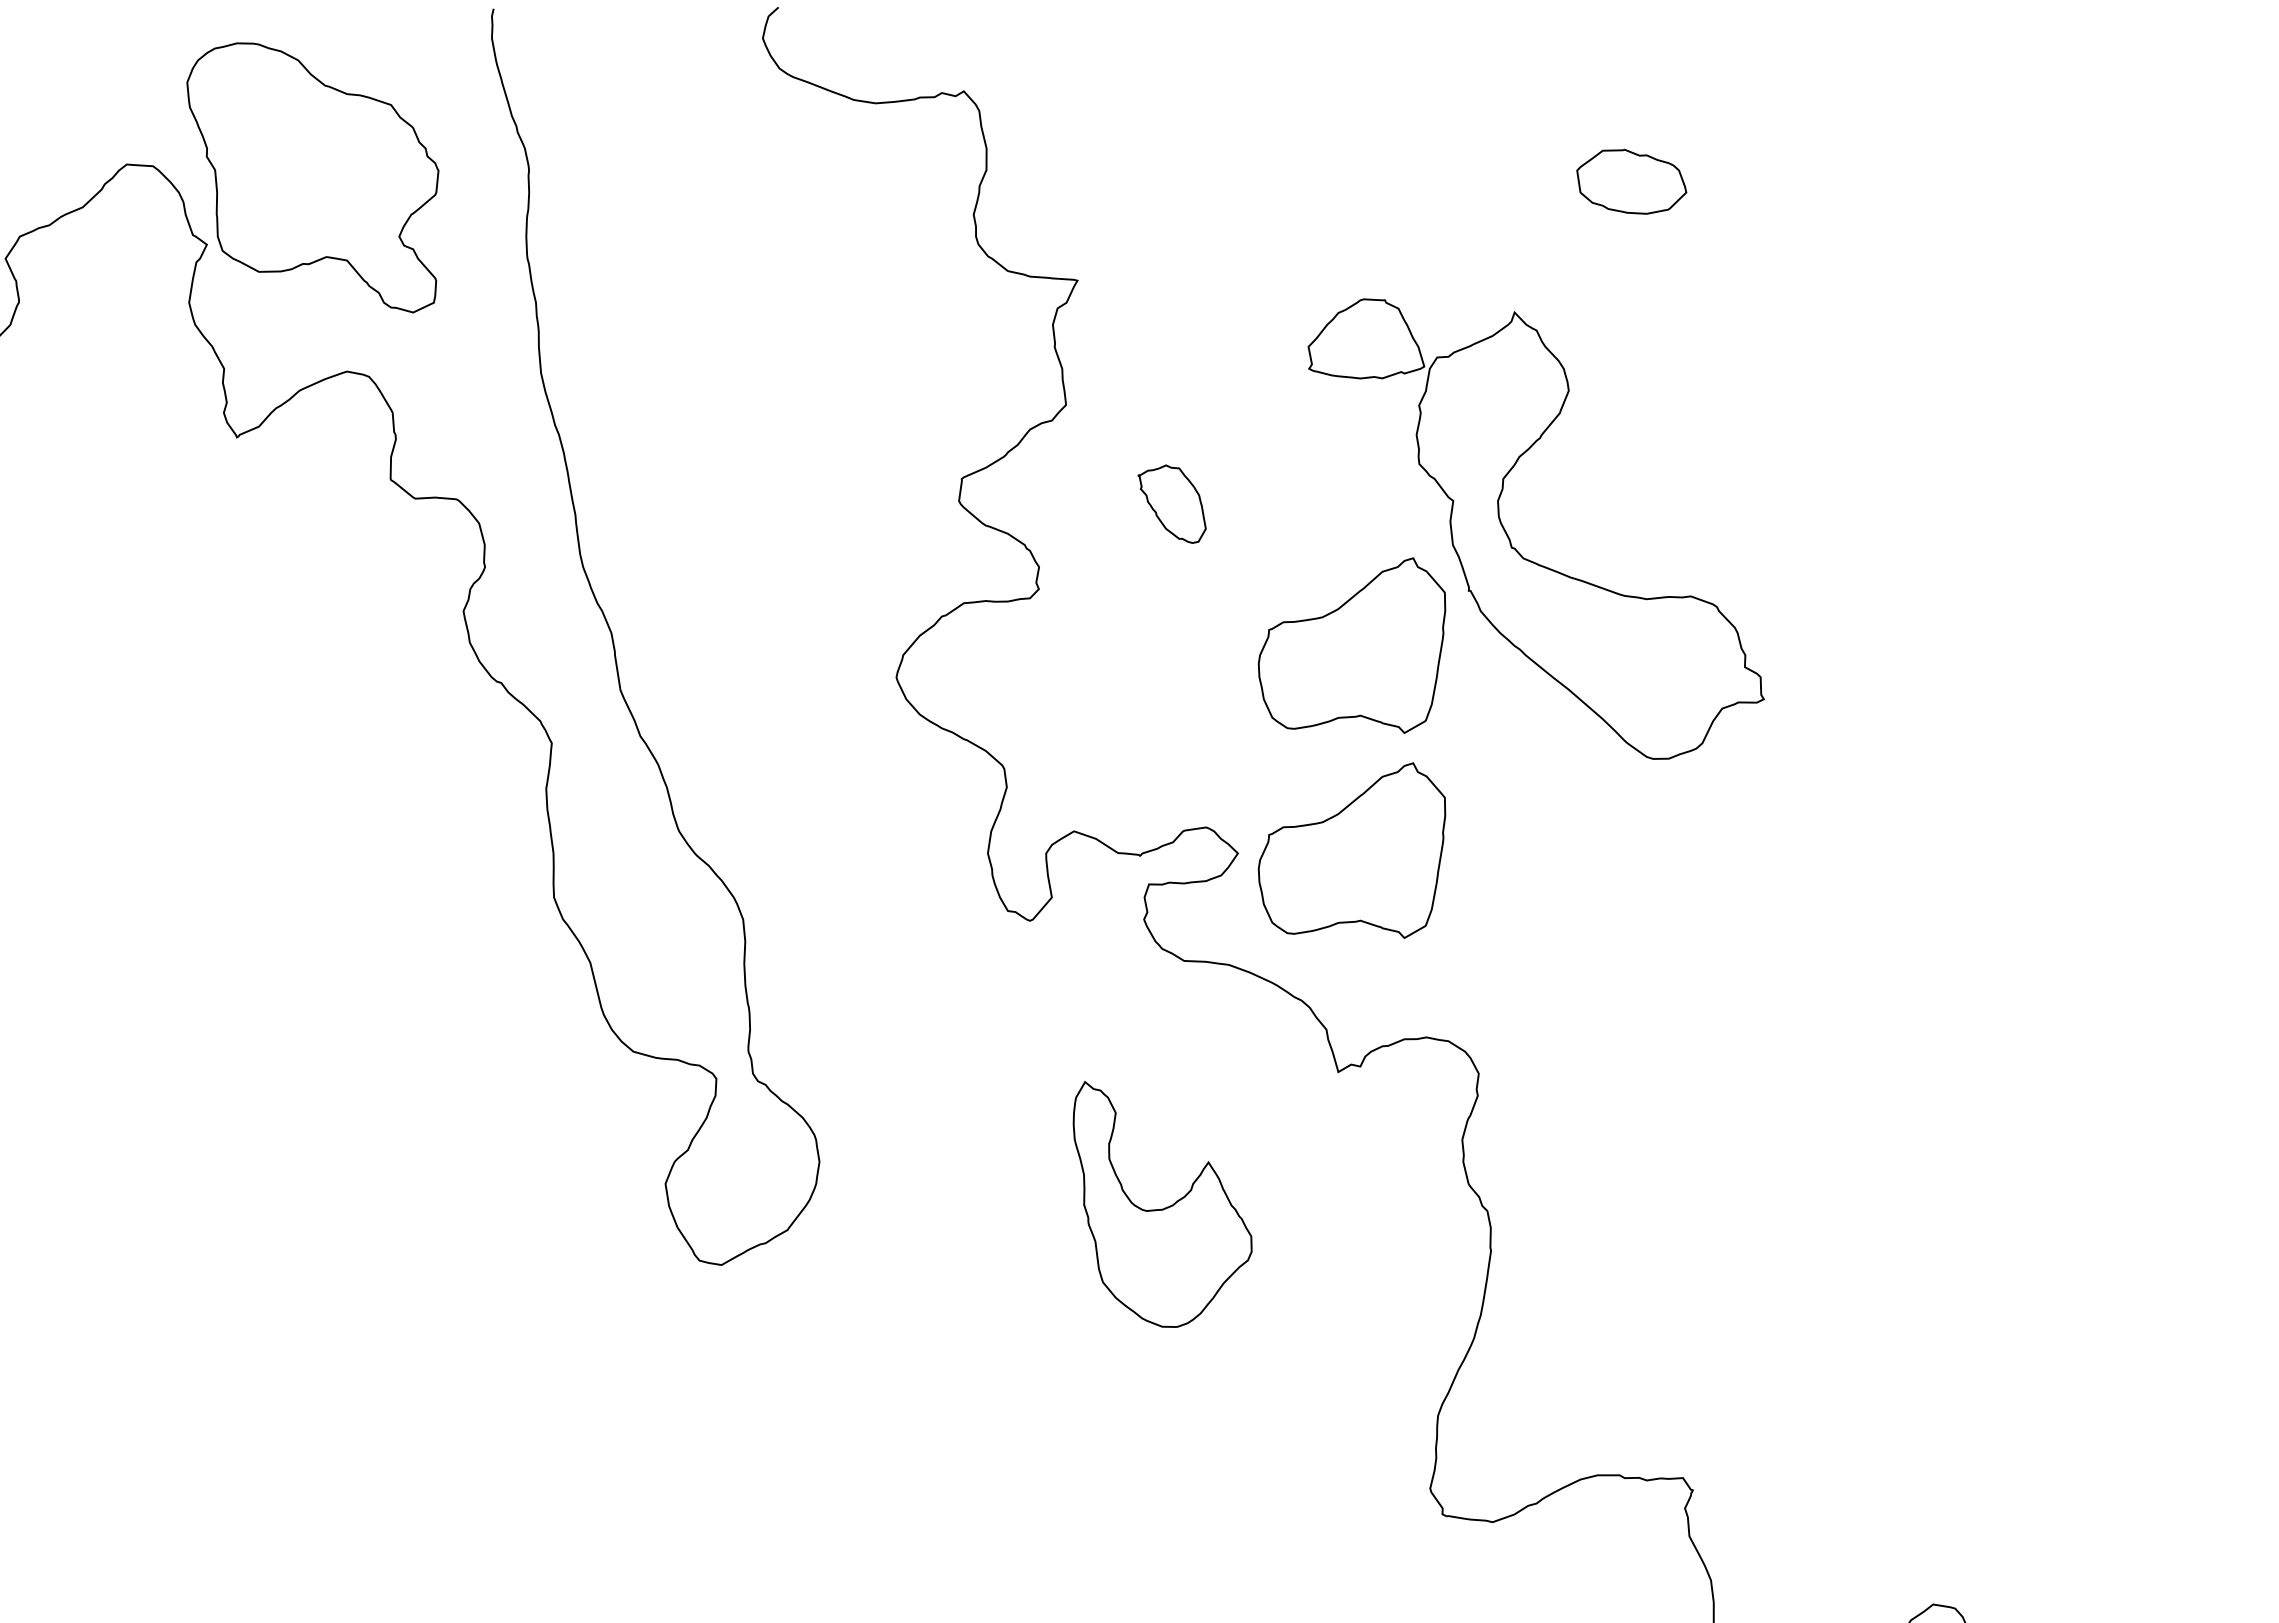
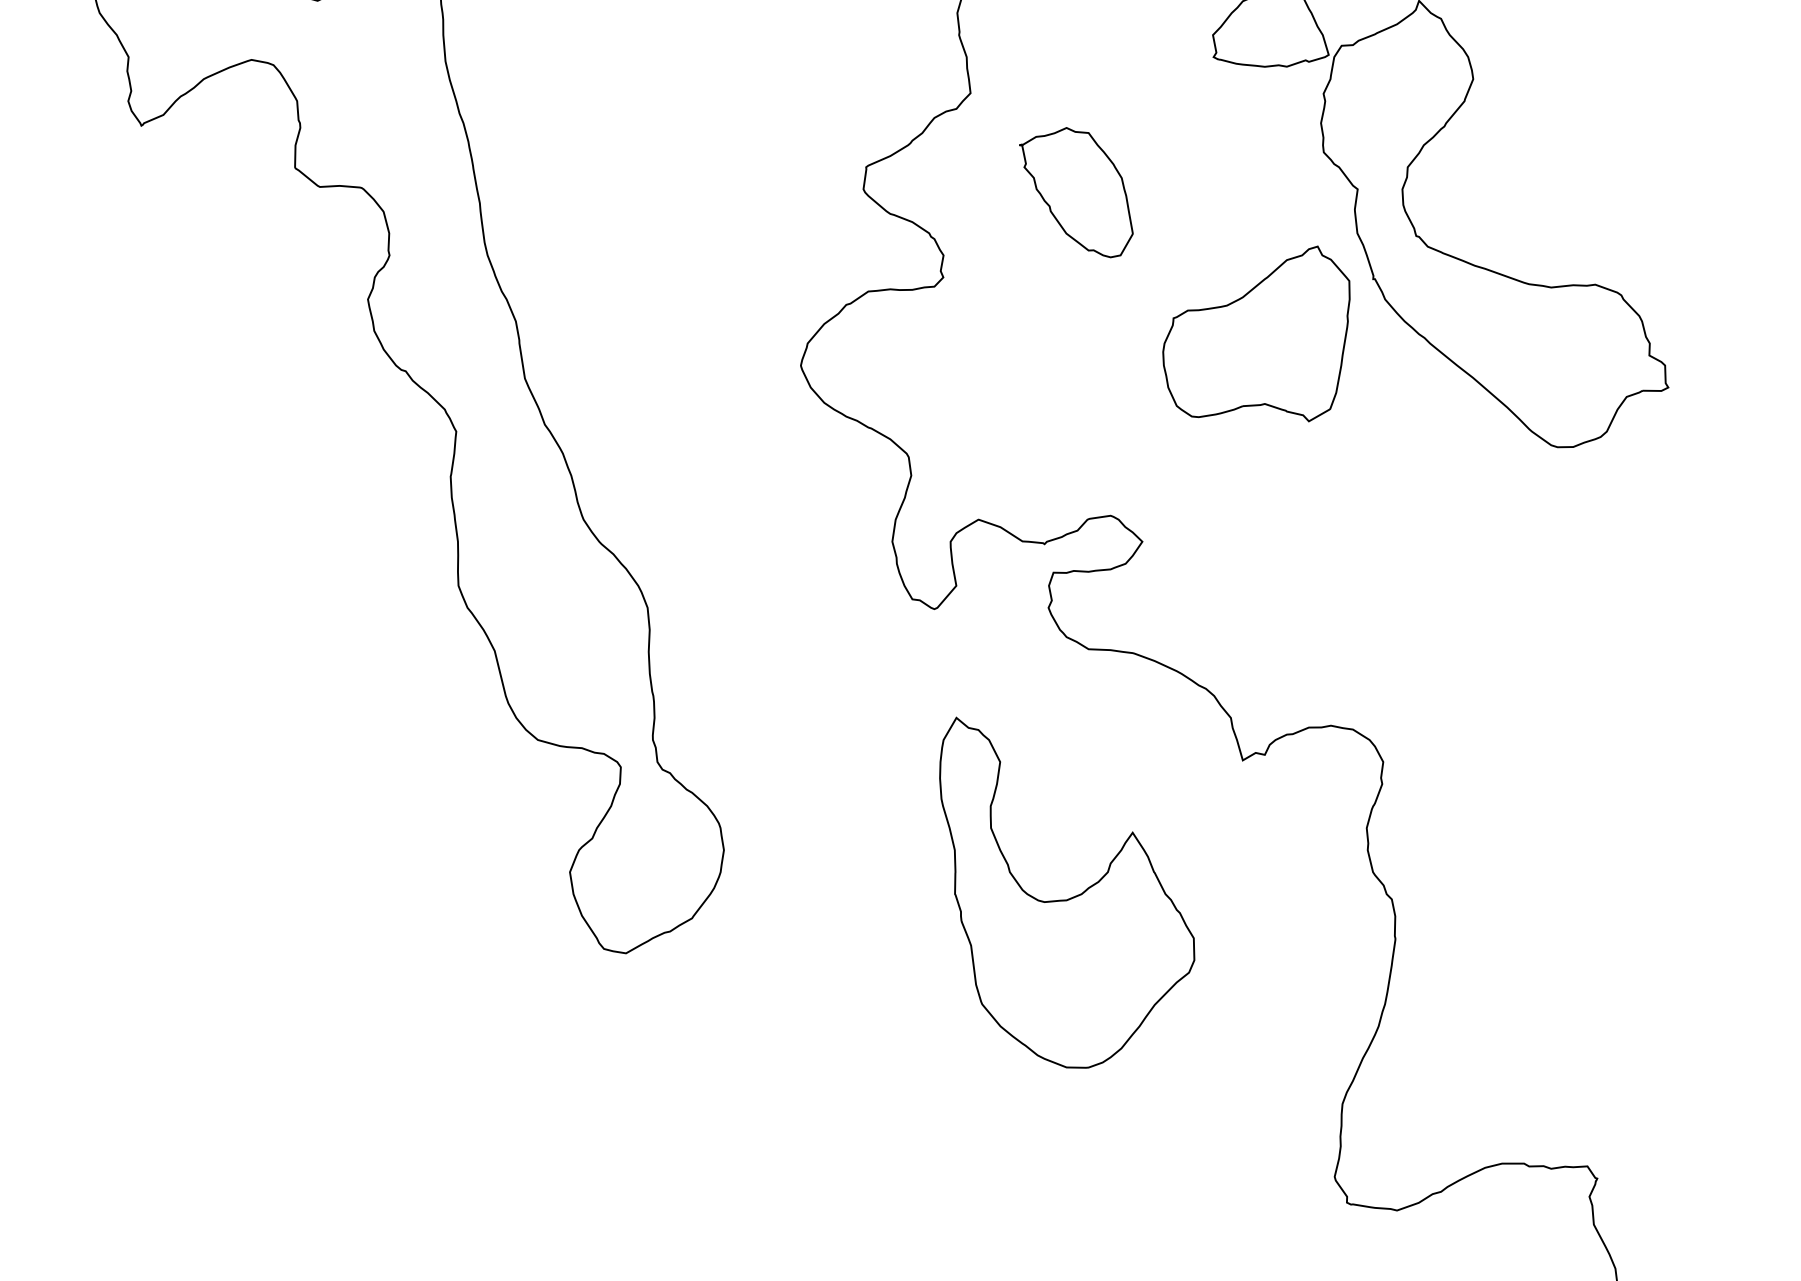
part: (1171, 503) -> (1075, 191), size x1.67
part: (1351, 850) -> (1255, 538), removed
part: (1162, 1204) -> (1066, 892), size x1.43

